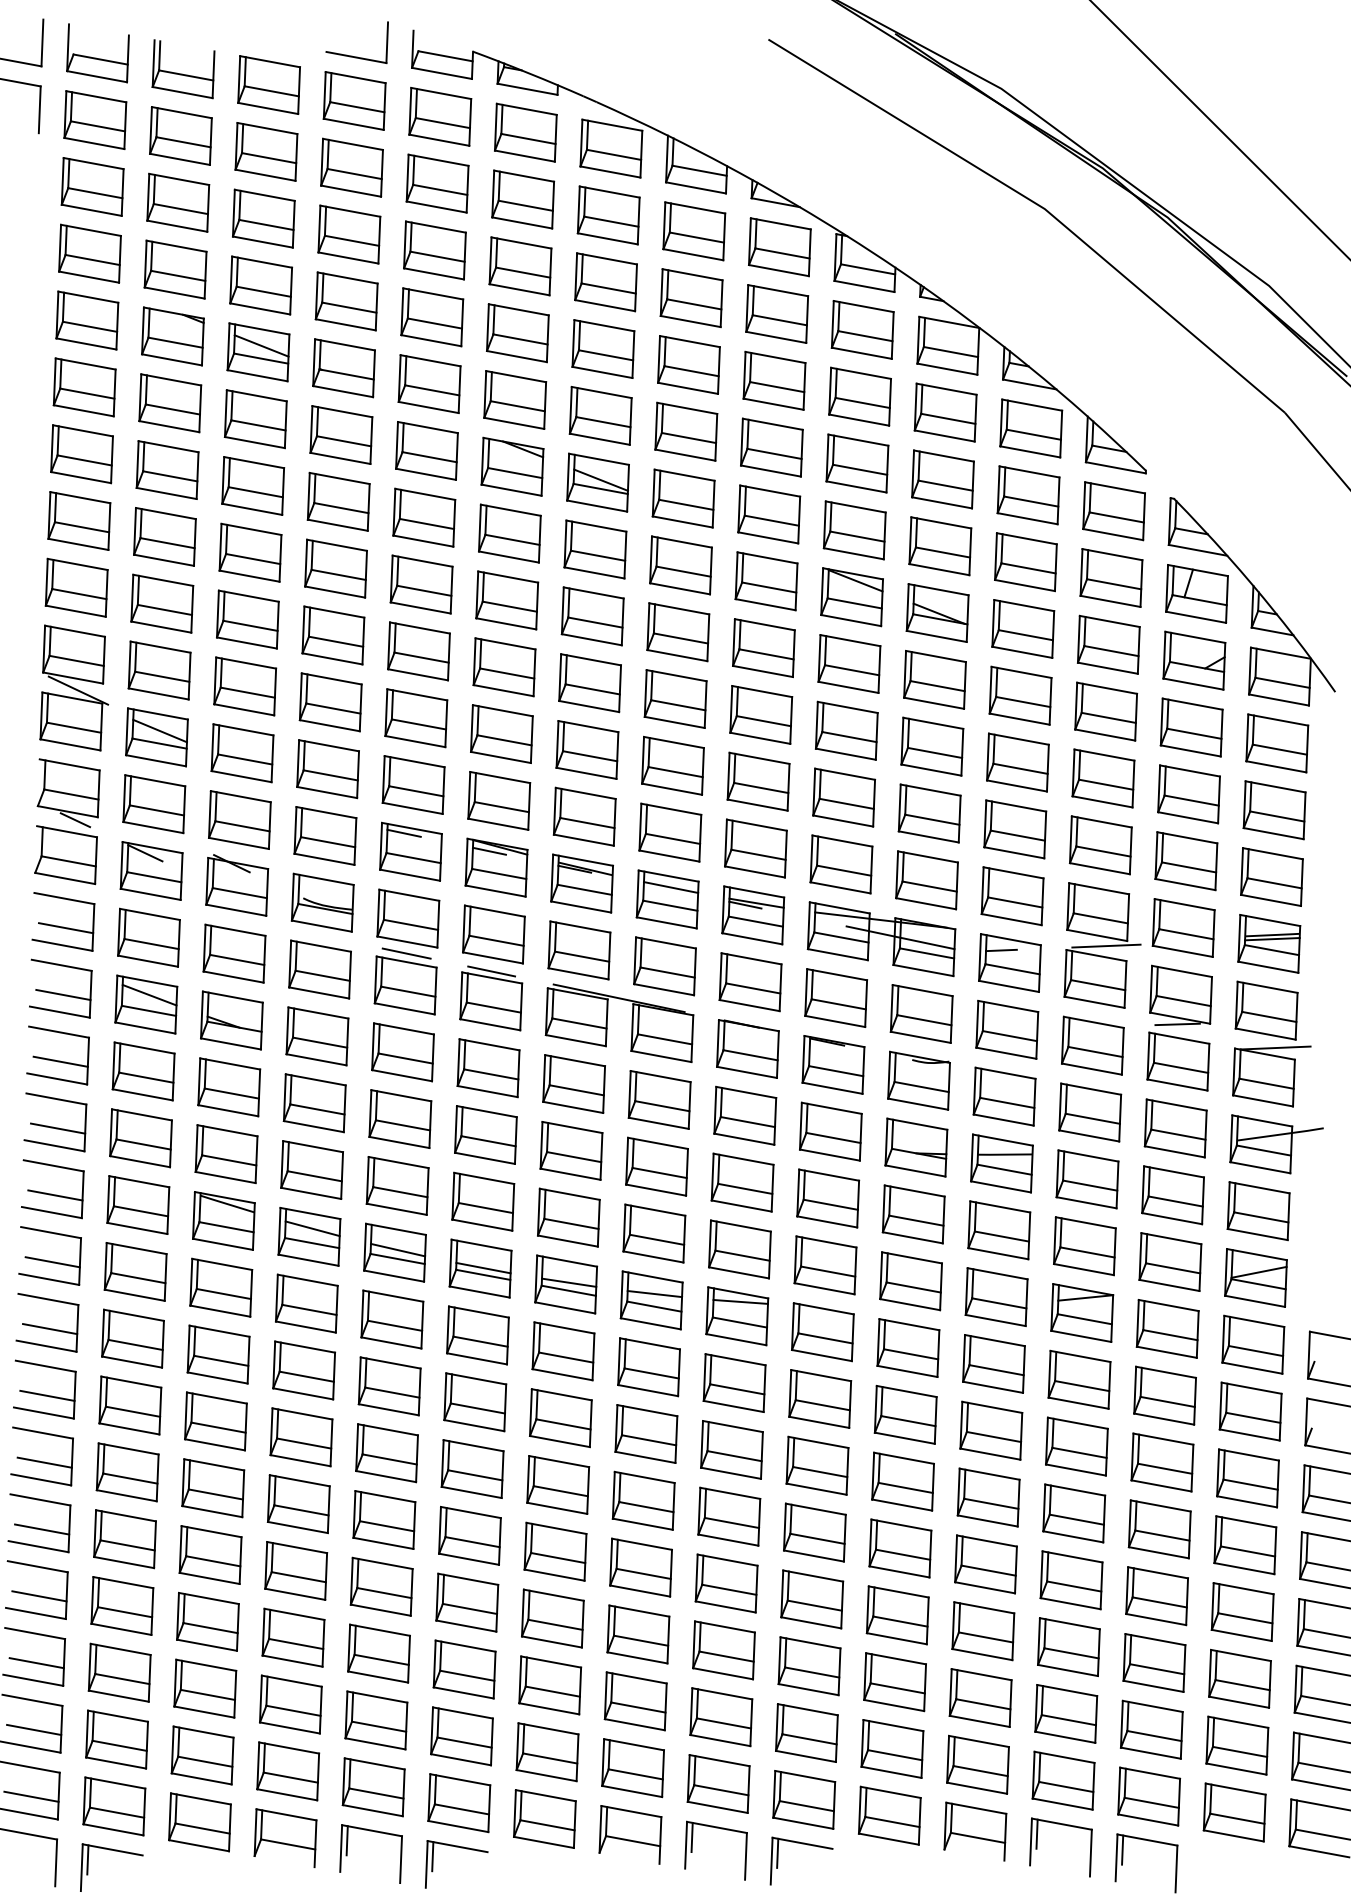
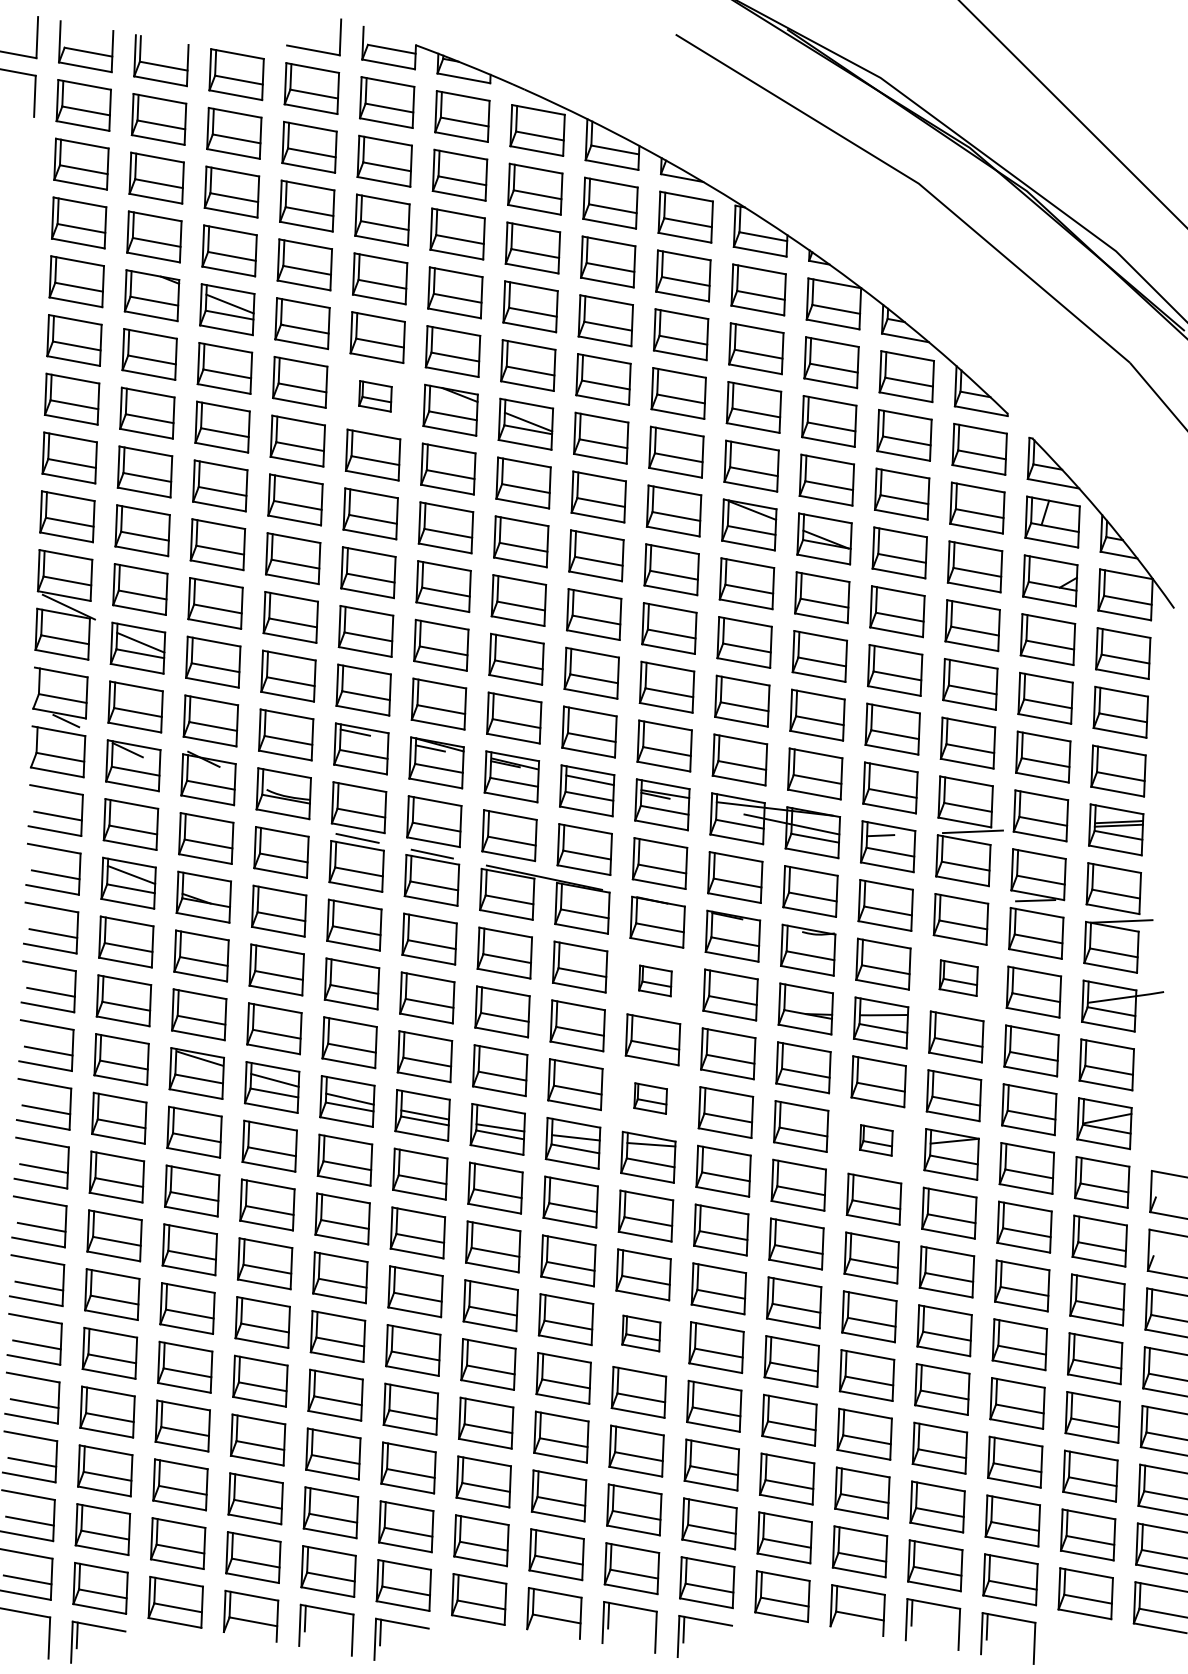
part: (426, 450) -> (375, 395), size x0.6
part: (1090, 1112) -> (958, 978), size x0.7
part: (745, 1115) -> (655, 980), size x0.6
part: (739, 1249) -> (650, 1098), size x0.6
part: (996, 1296) -> (876, 1139), size x0.6
part: (729, 1516) -> (641, 1333), size x0.7

